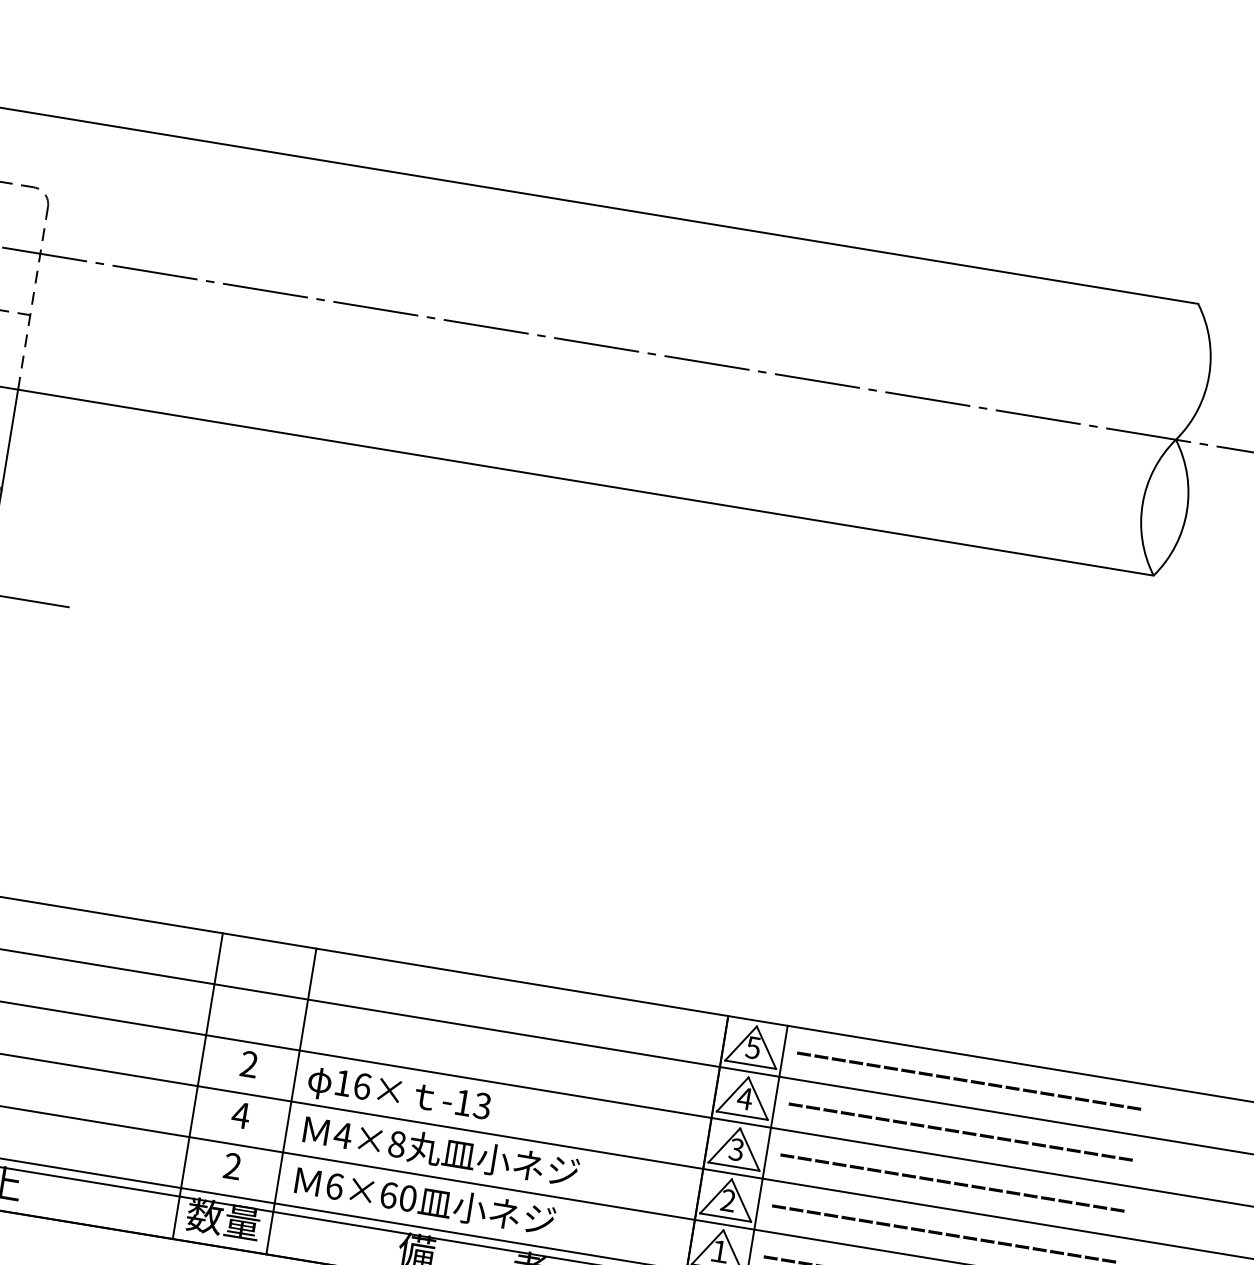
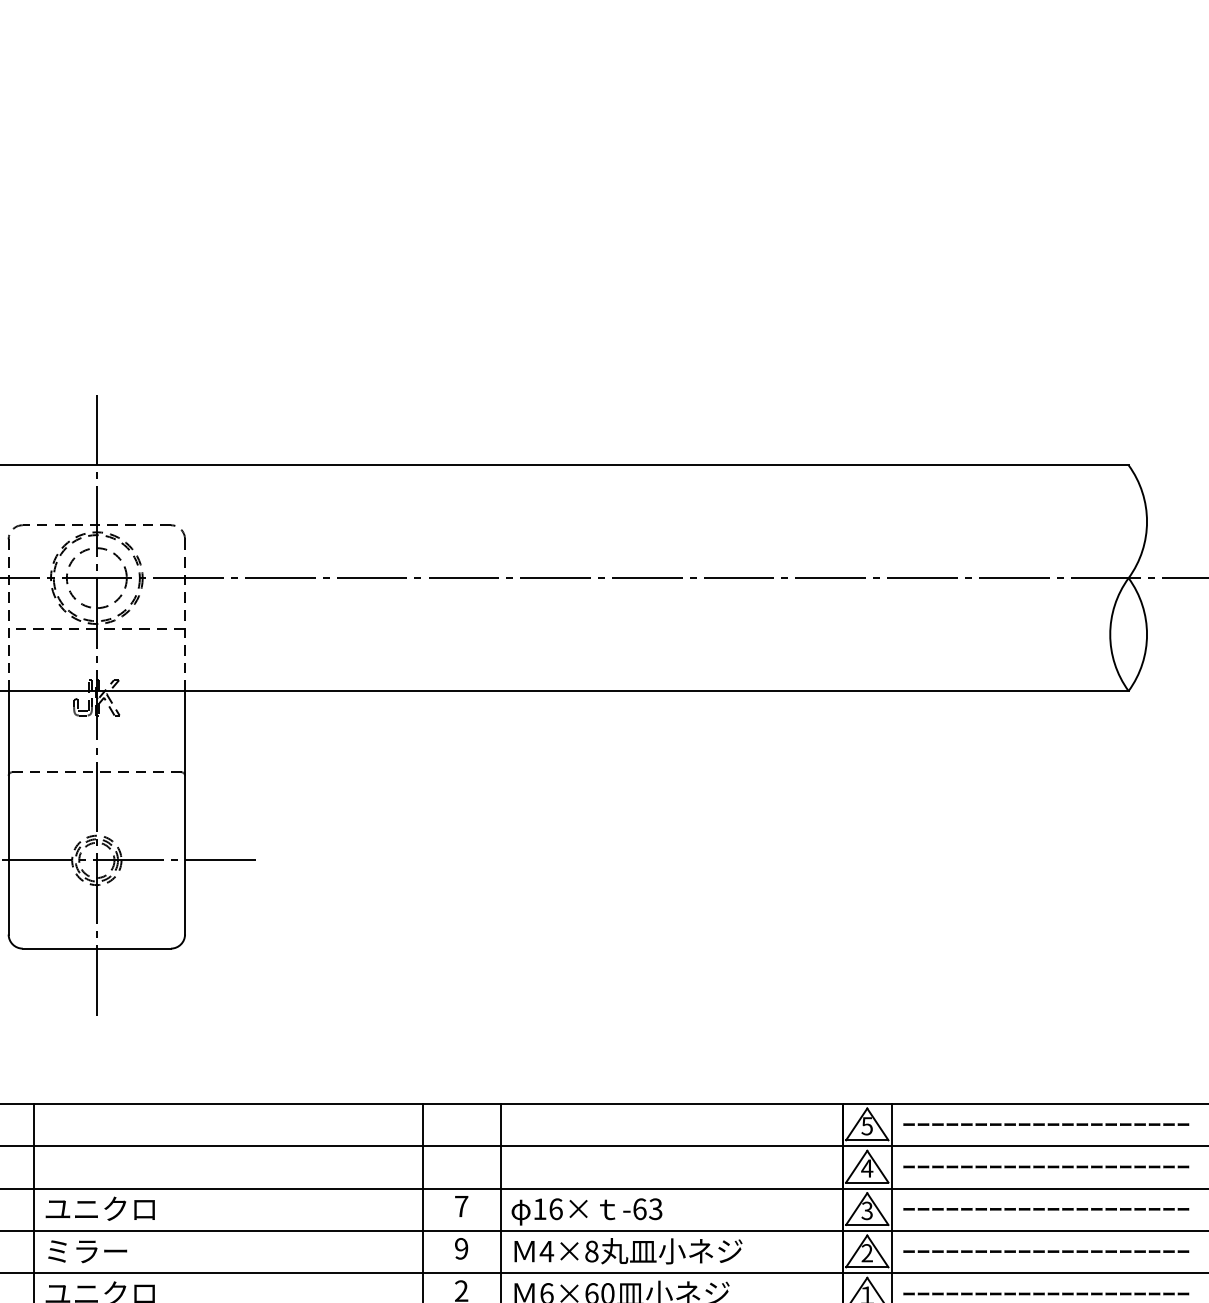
text: (249, 1064) -> (461, 1206), 2 -> 7
text: (462, 1103) -> (639, 1209), -13 -> -63
text: (240, 1114) -> (461, 1248), 4 -> 9

